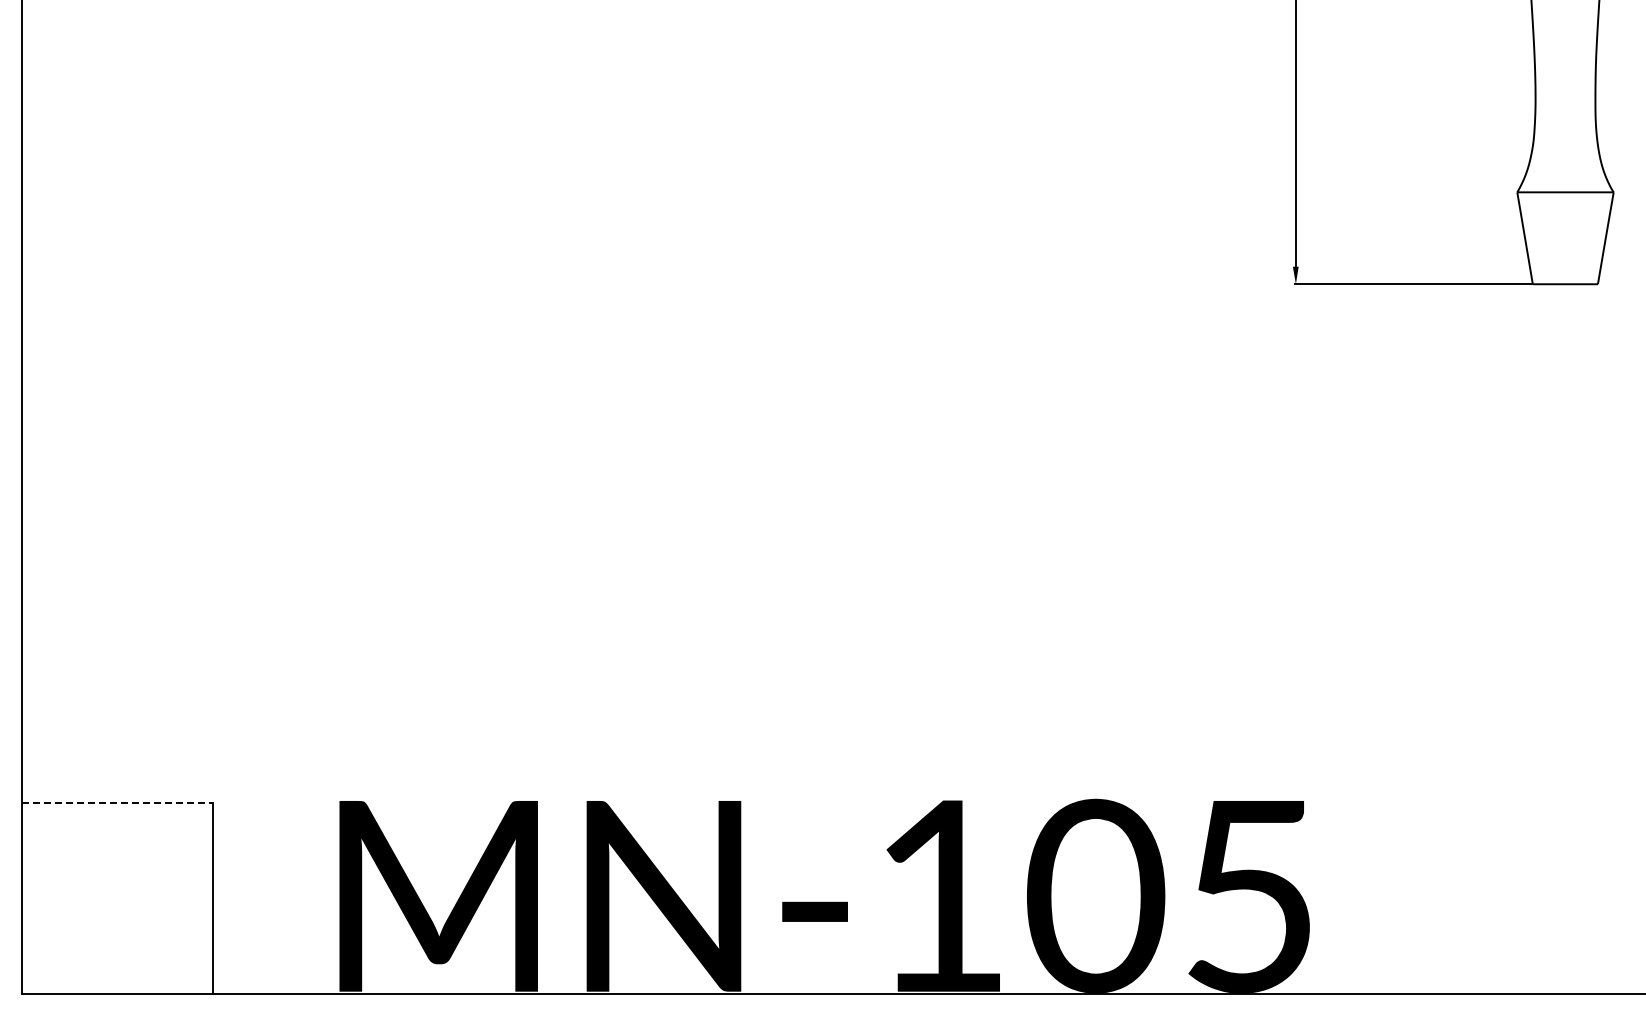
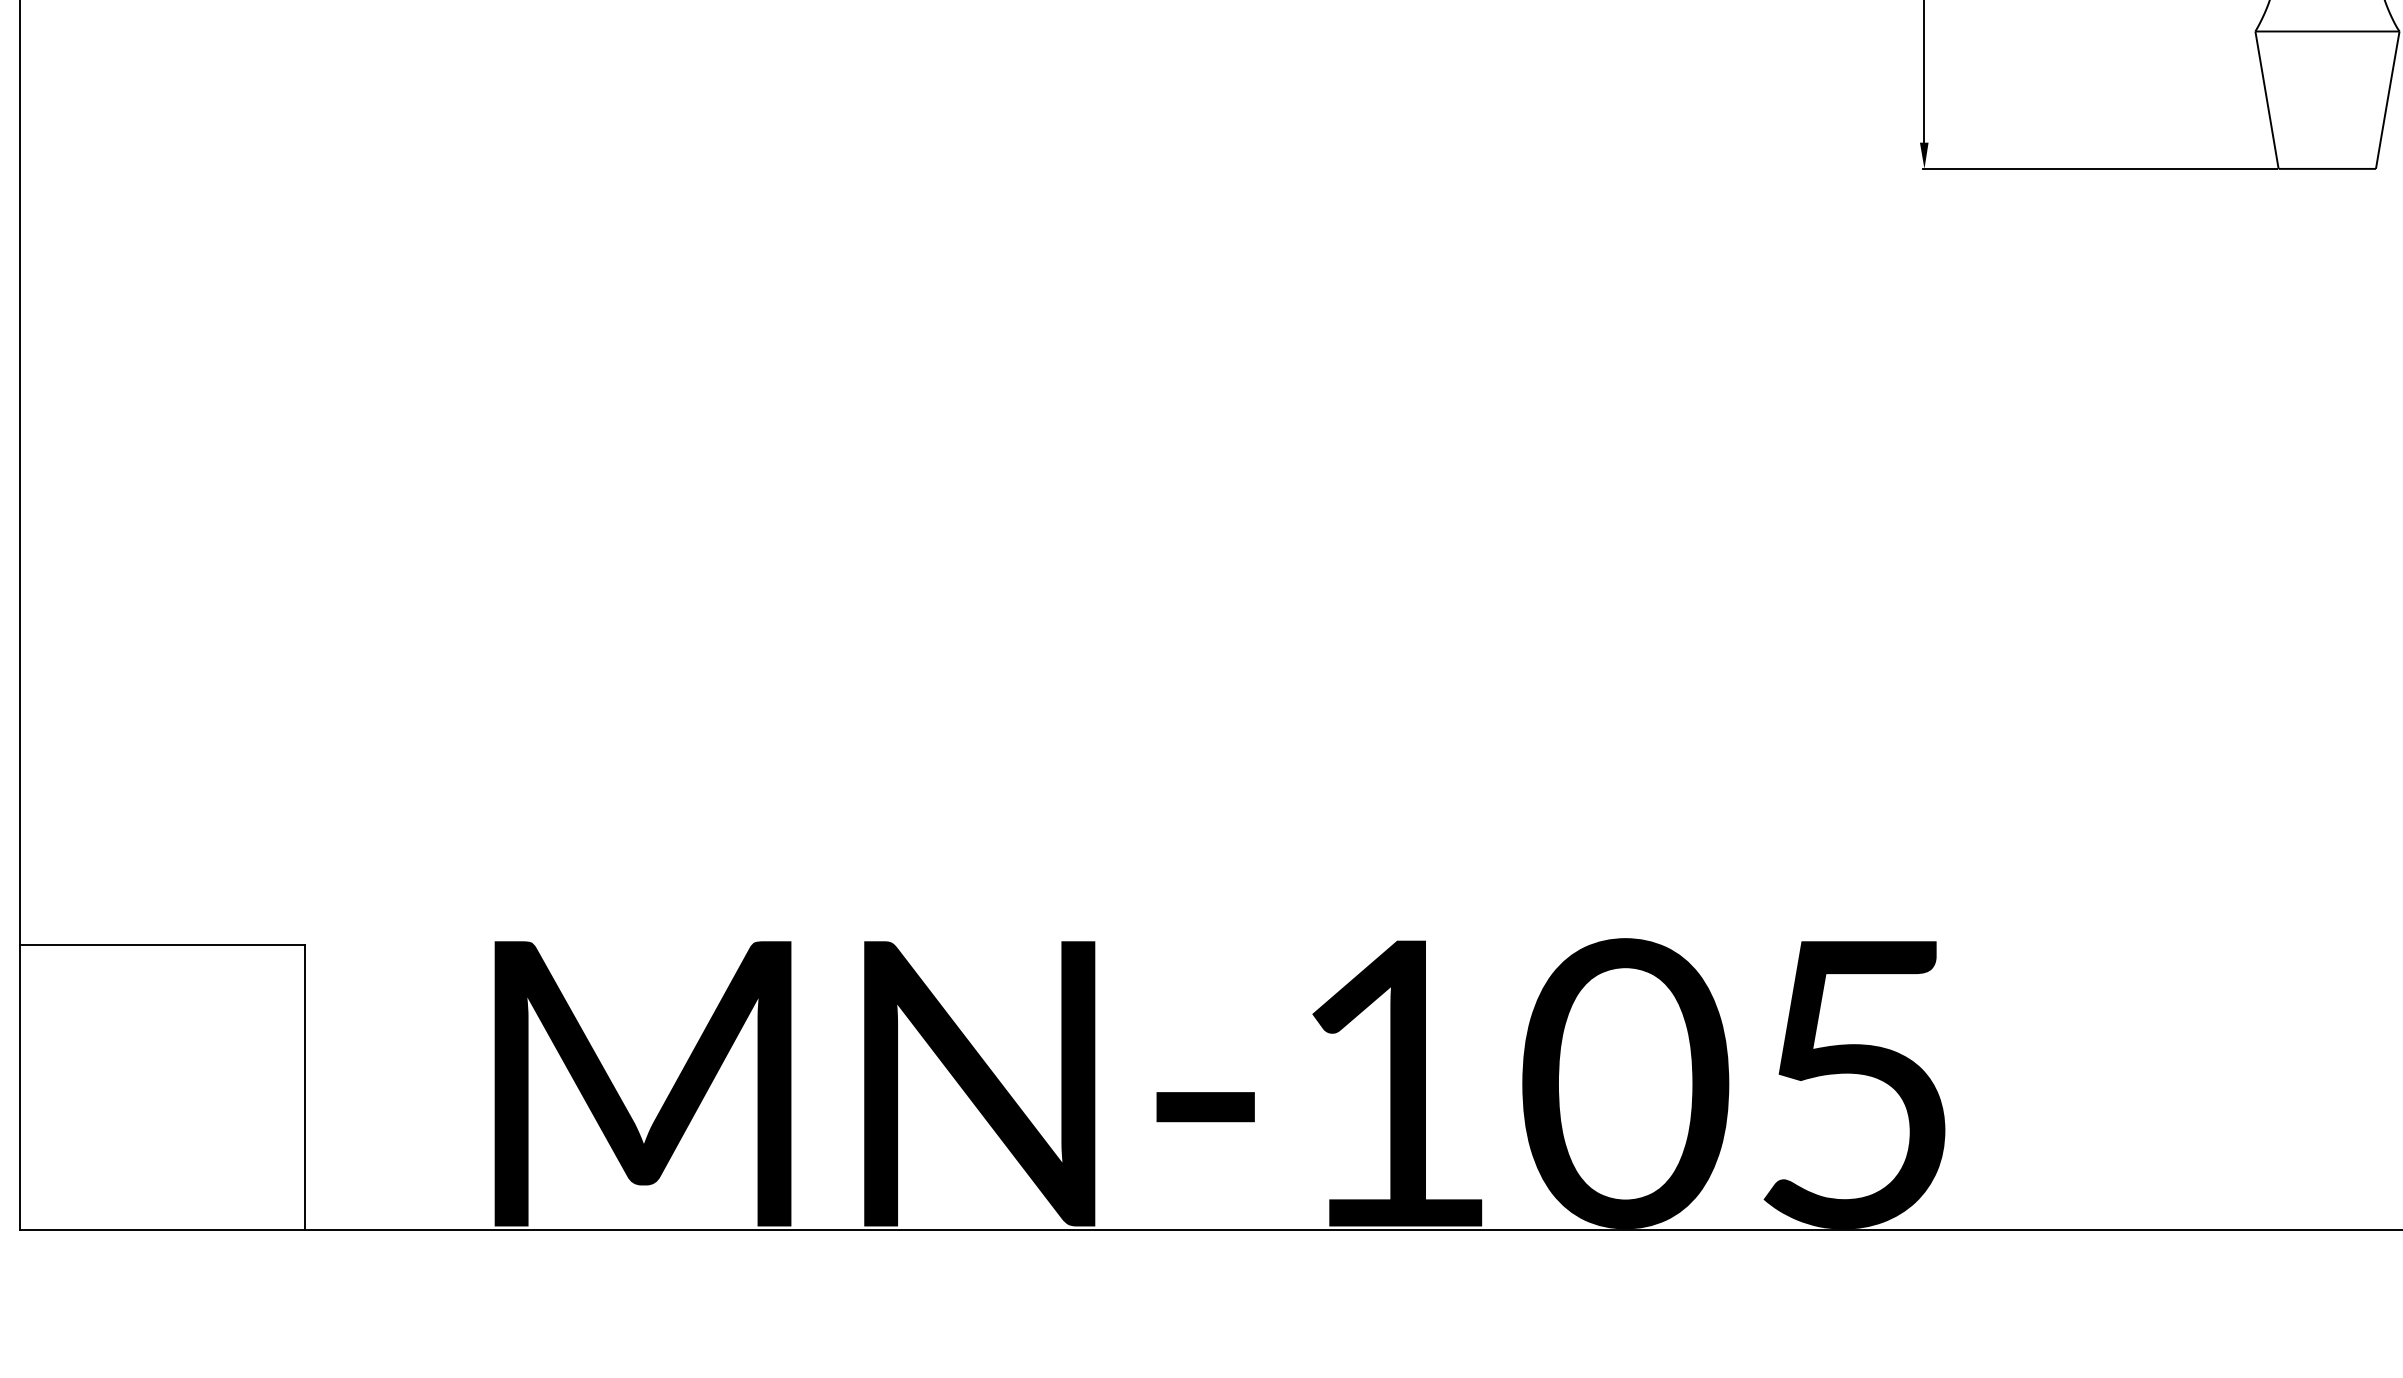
line: (117, 803) -> (162, 945), dashed -> solid

